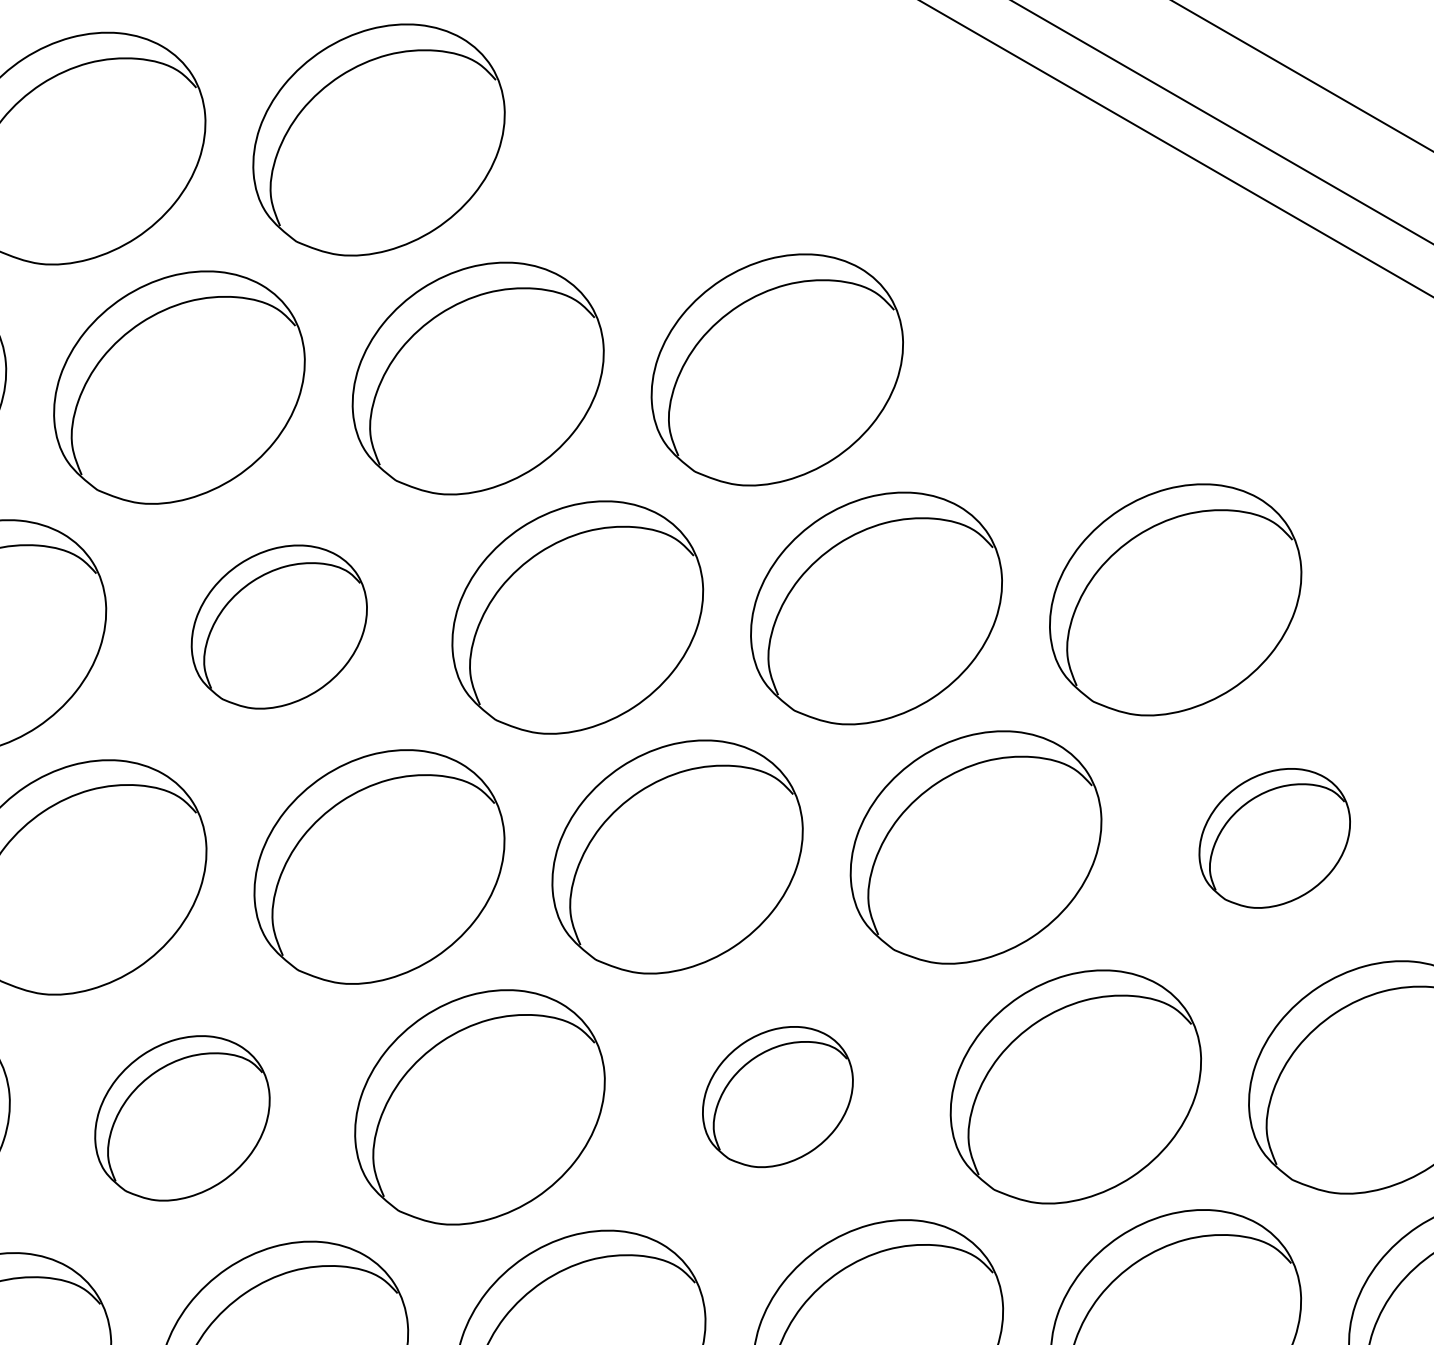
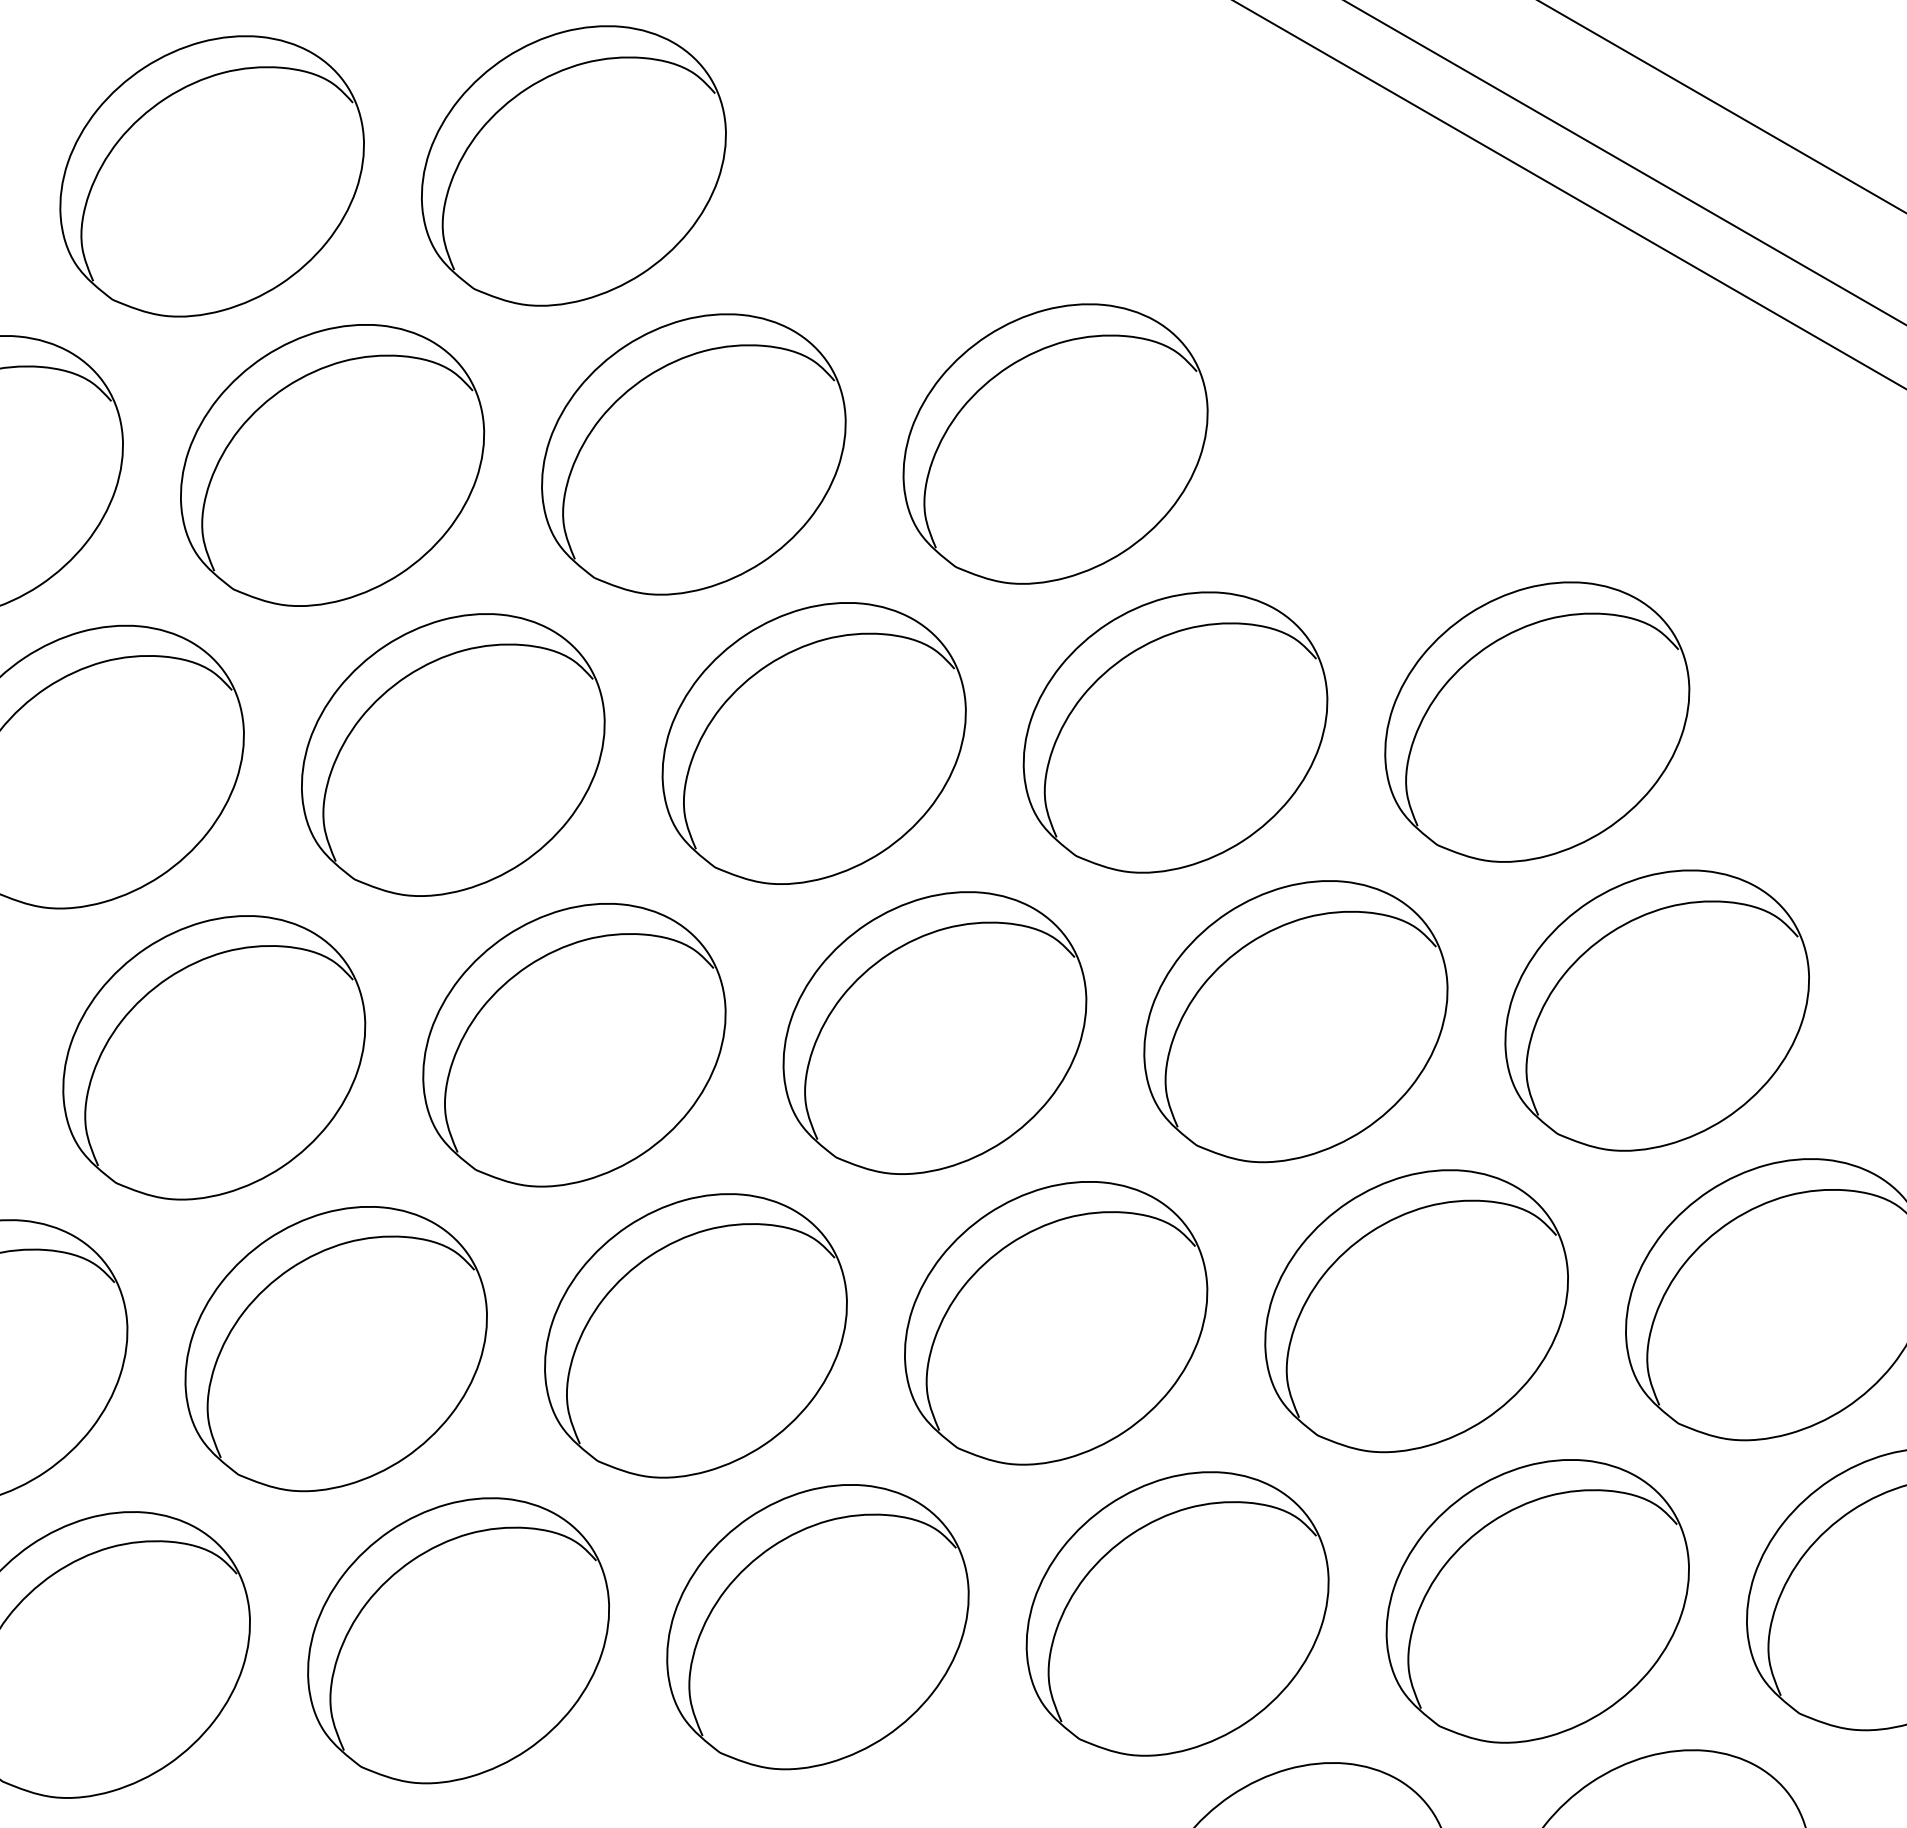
part: (279, 626) -> (453, 754), size x1.43
part: (1274, 838) -> (1656, 1010), size x1.67
part: (778, 1097) -> (1056, 1323), size x1.67
part: (181, 1118) -> (335, 1349), size x1.43

